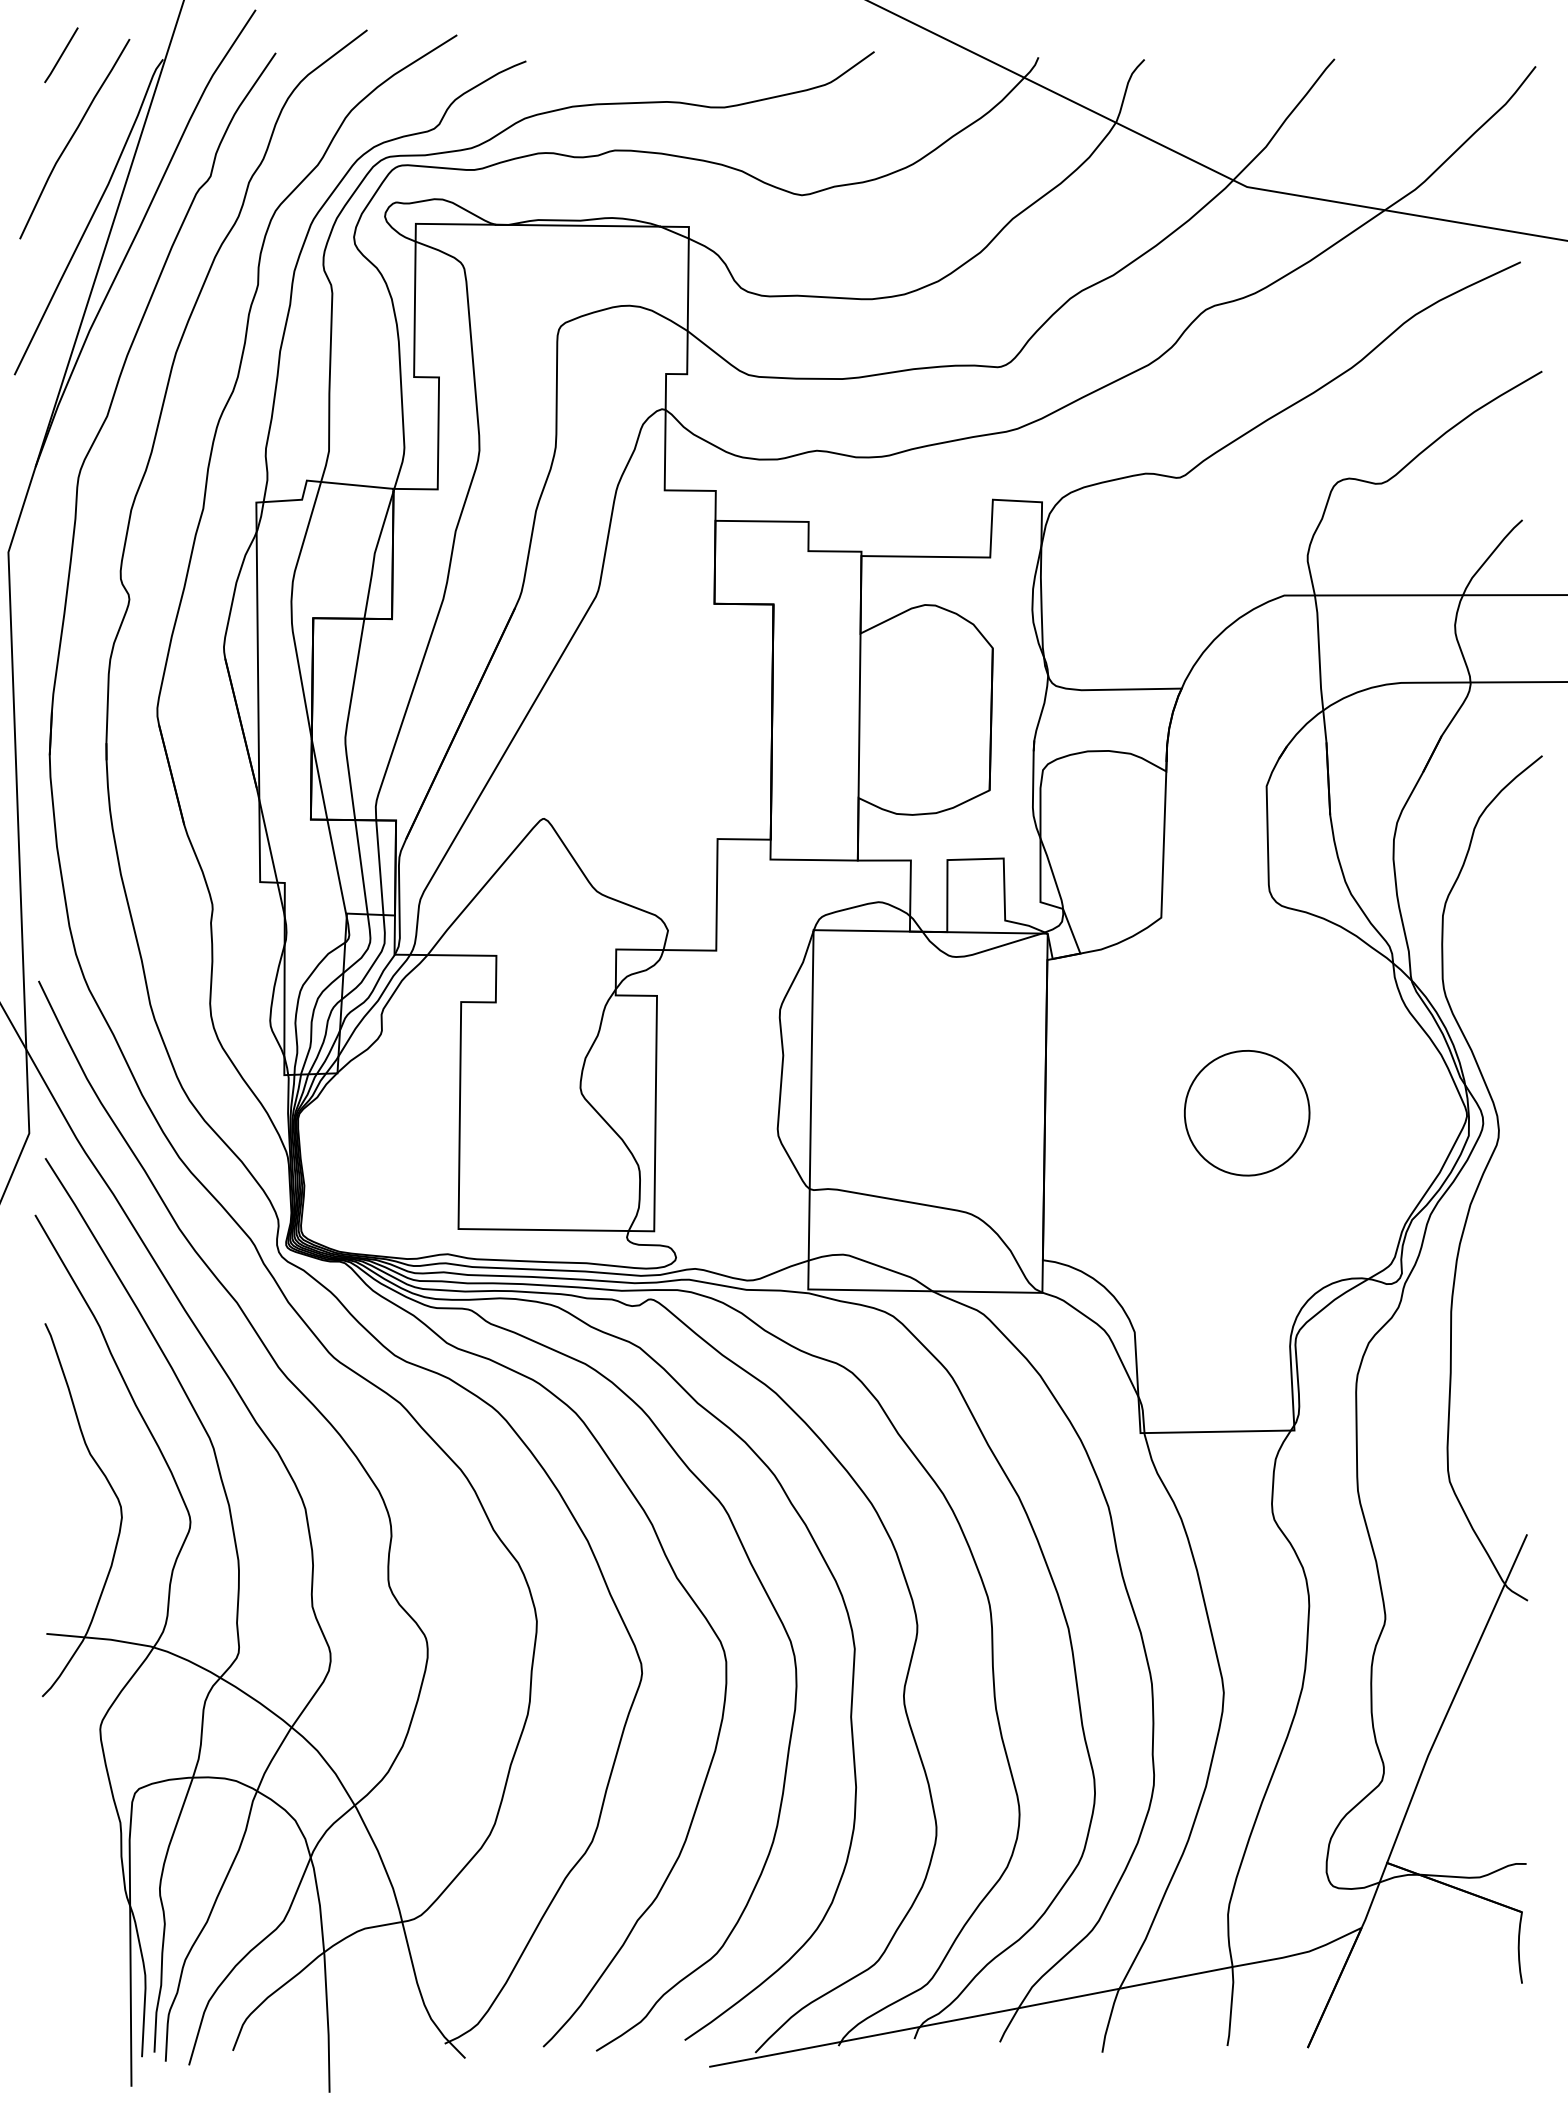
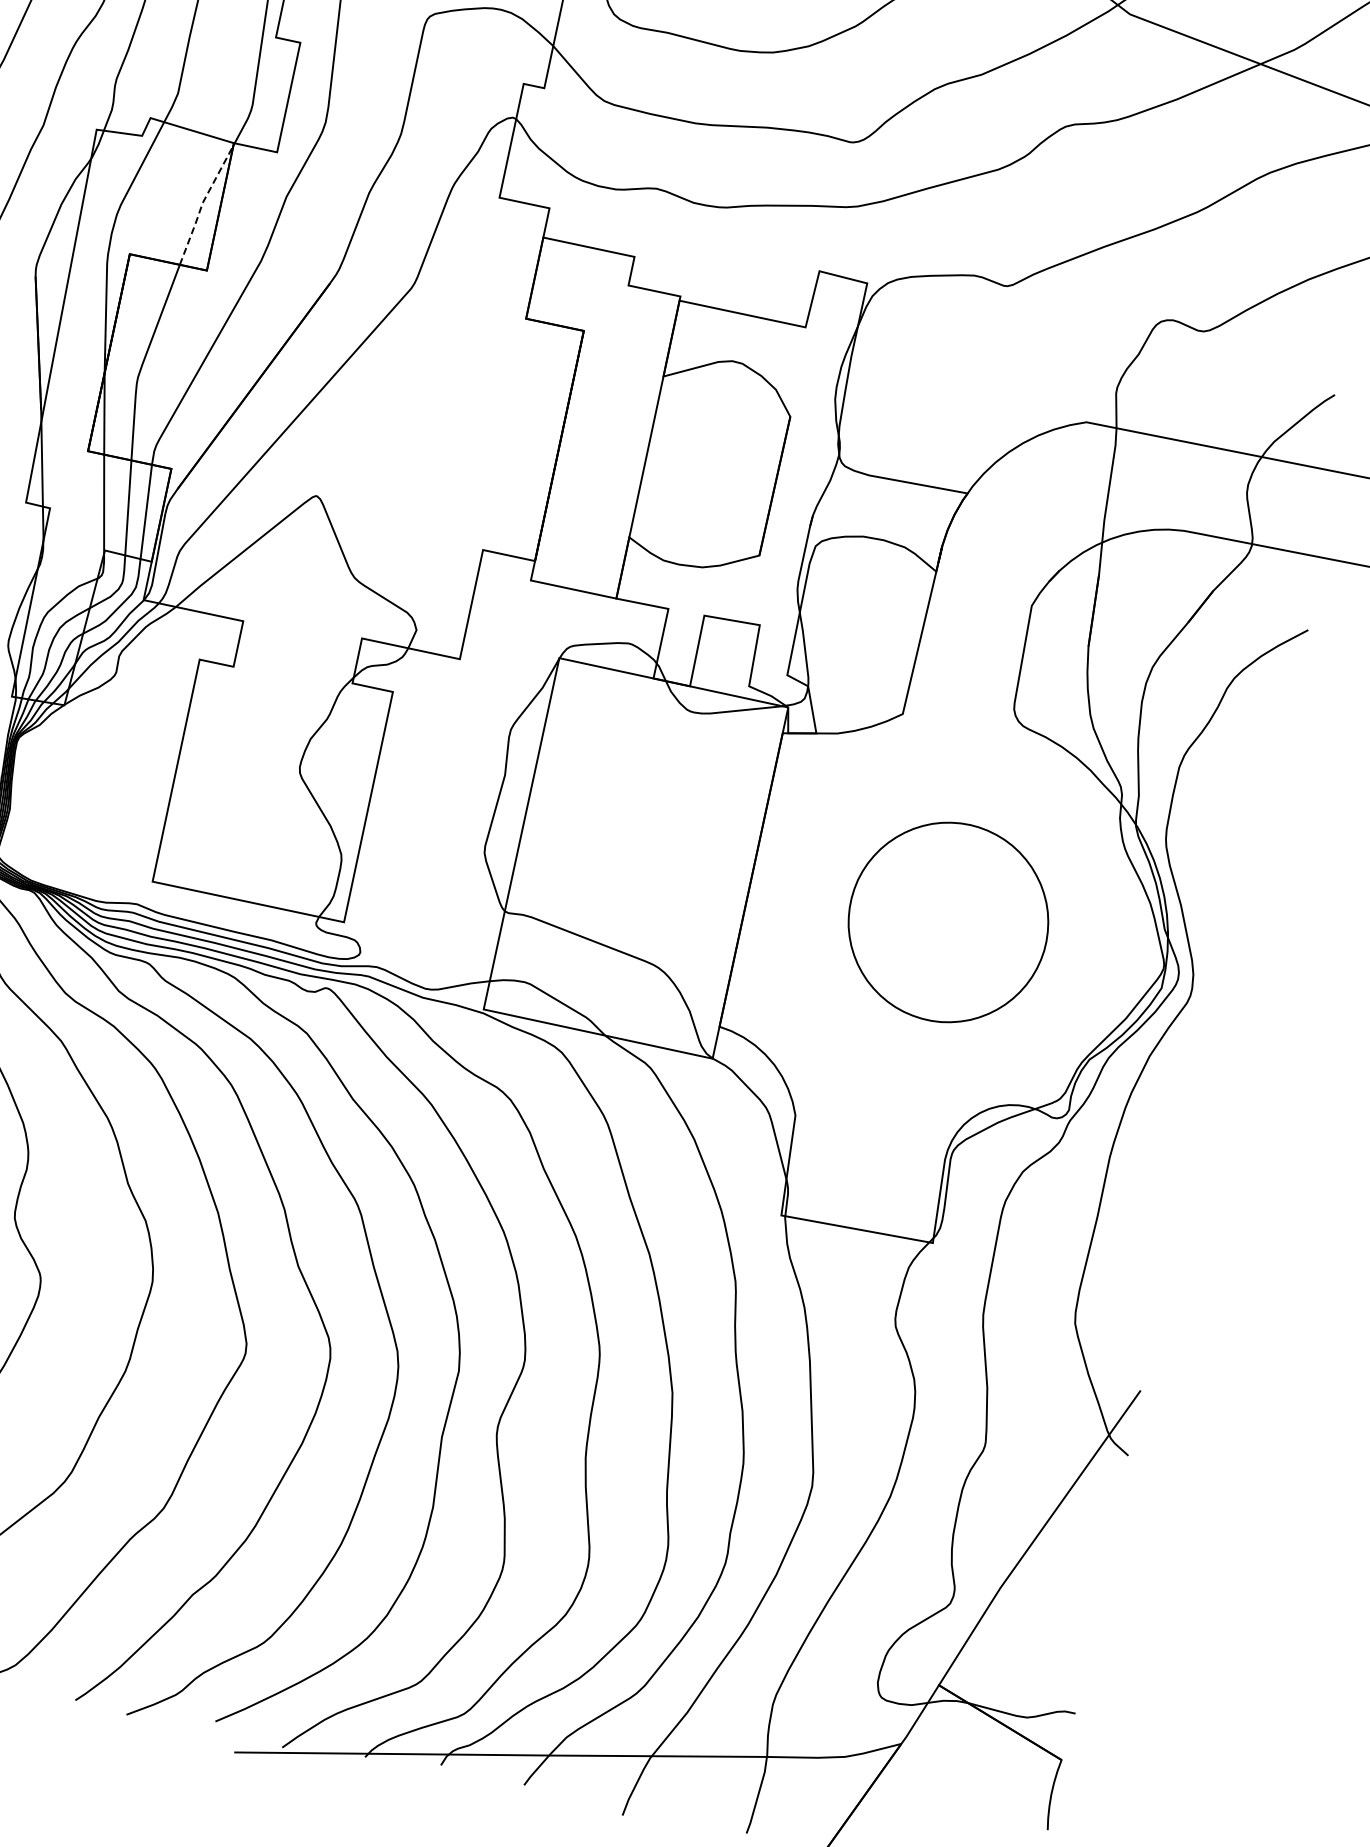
line: (374, 554) -> (202, 203), solid -> dashed
part: (1247, 1113) -> (948, 922), size x1.6

